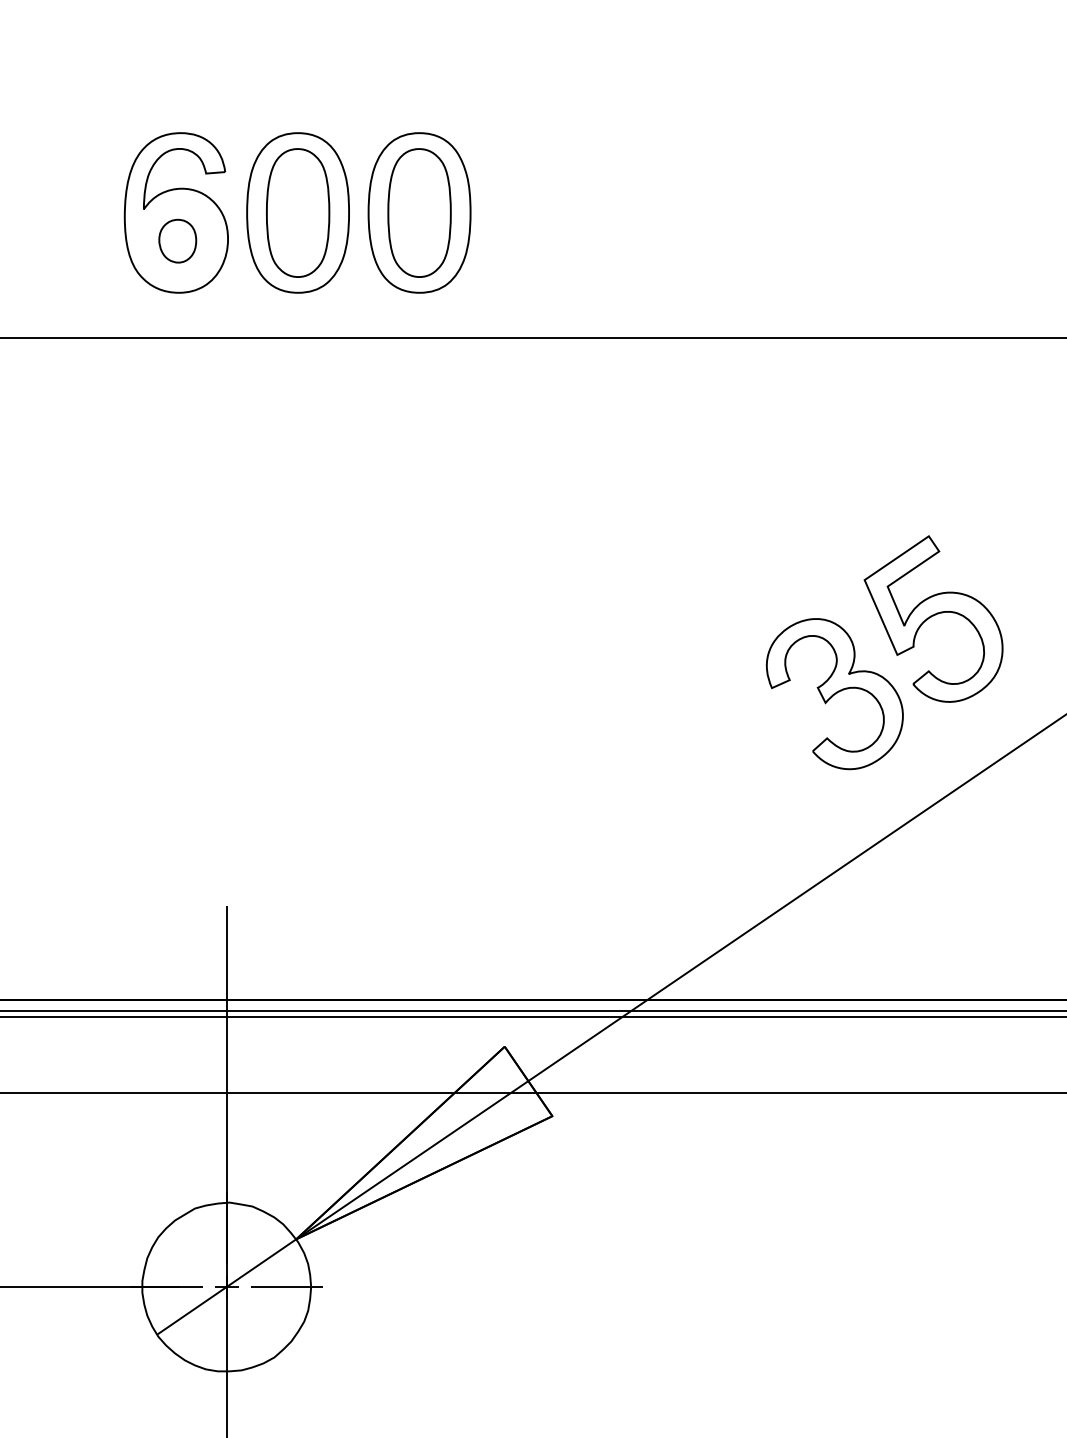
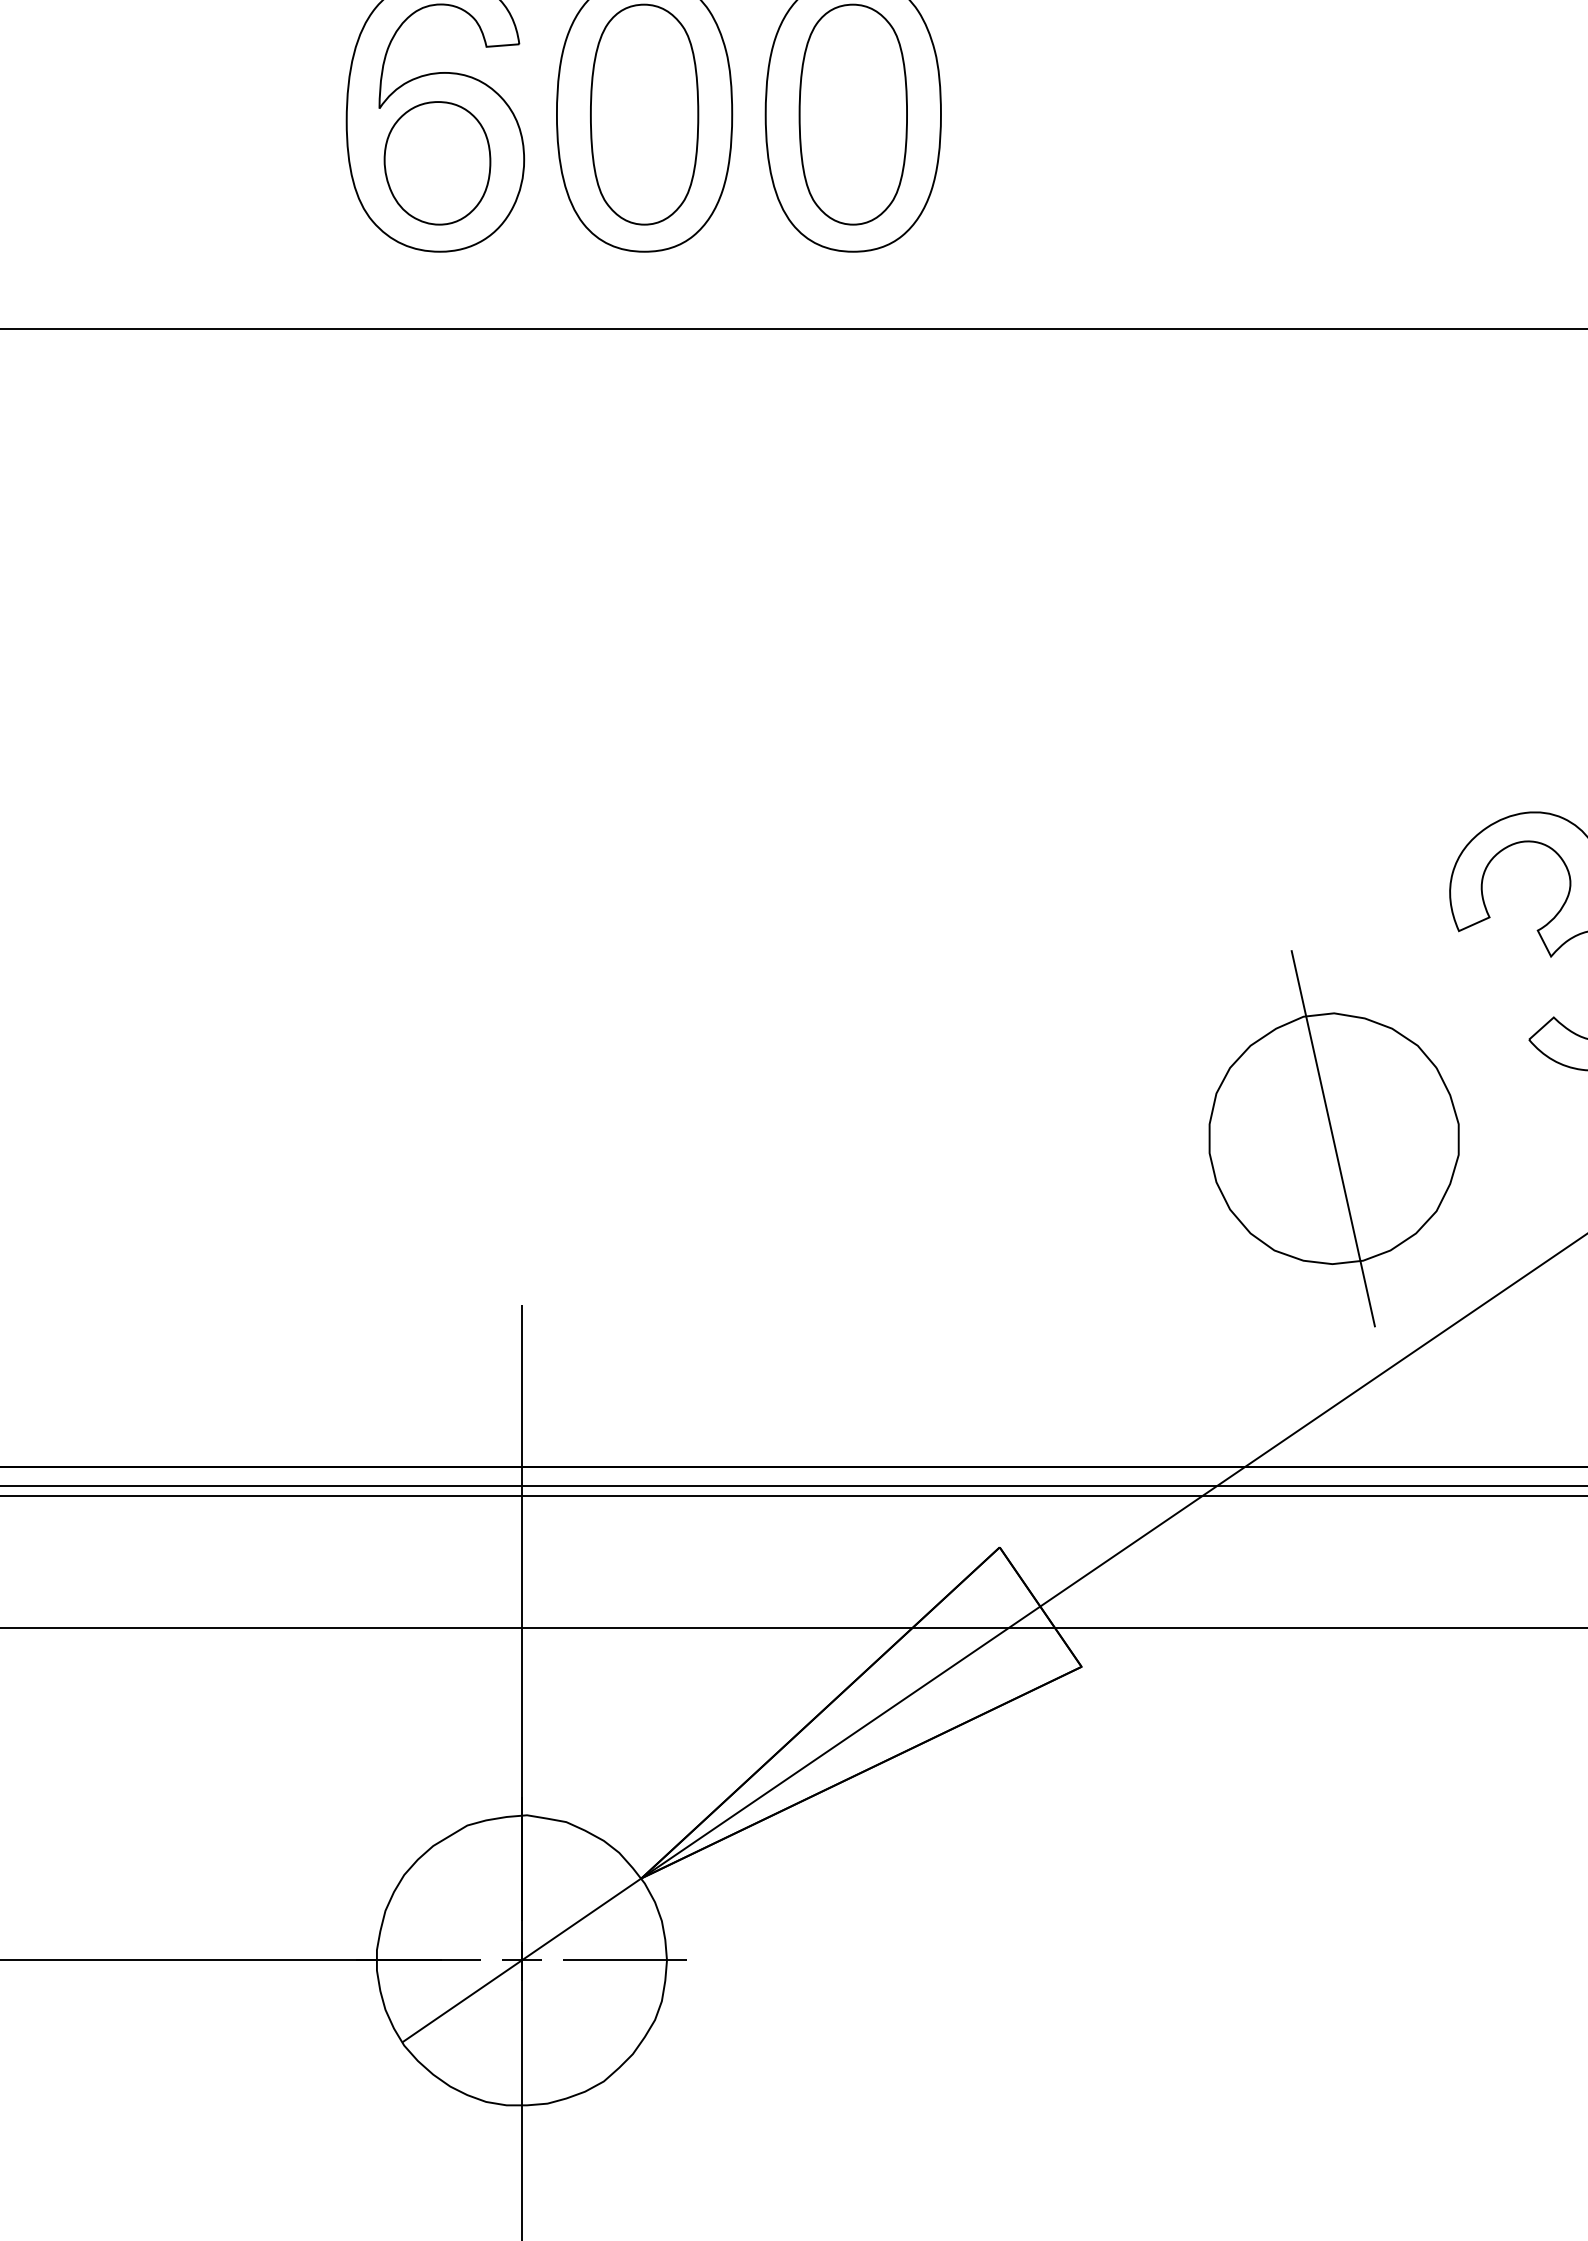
part: (177, 240) -> (437, 161), size x1.67
part: (699, 808) -> (1334, 1138), added

